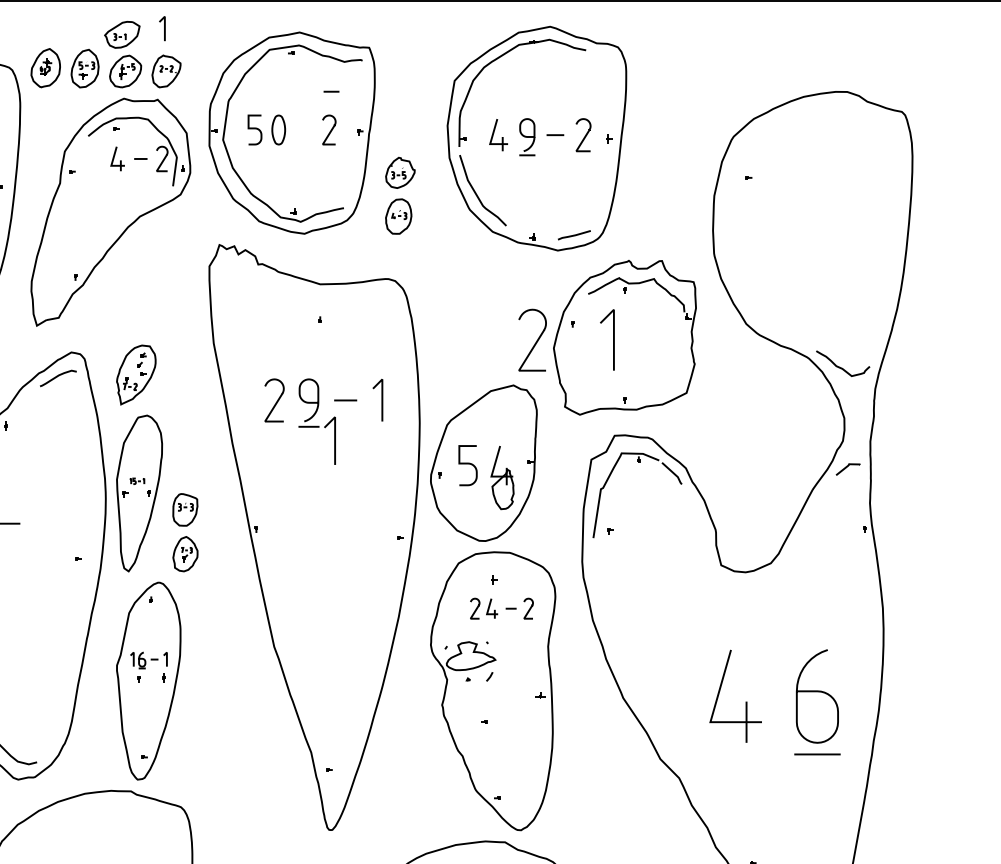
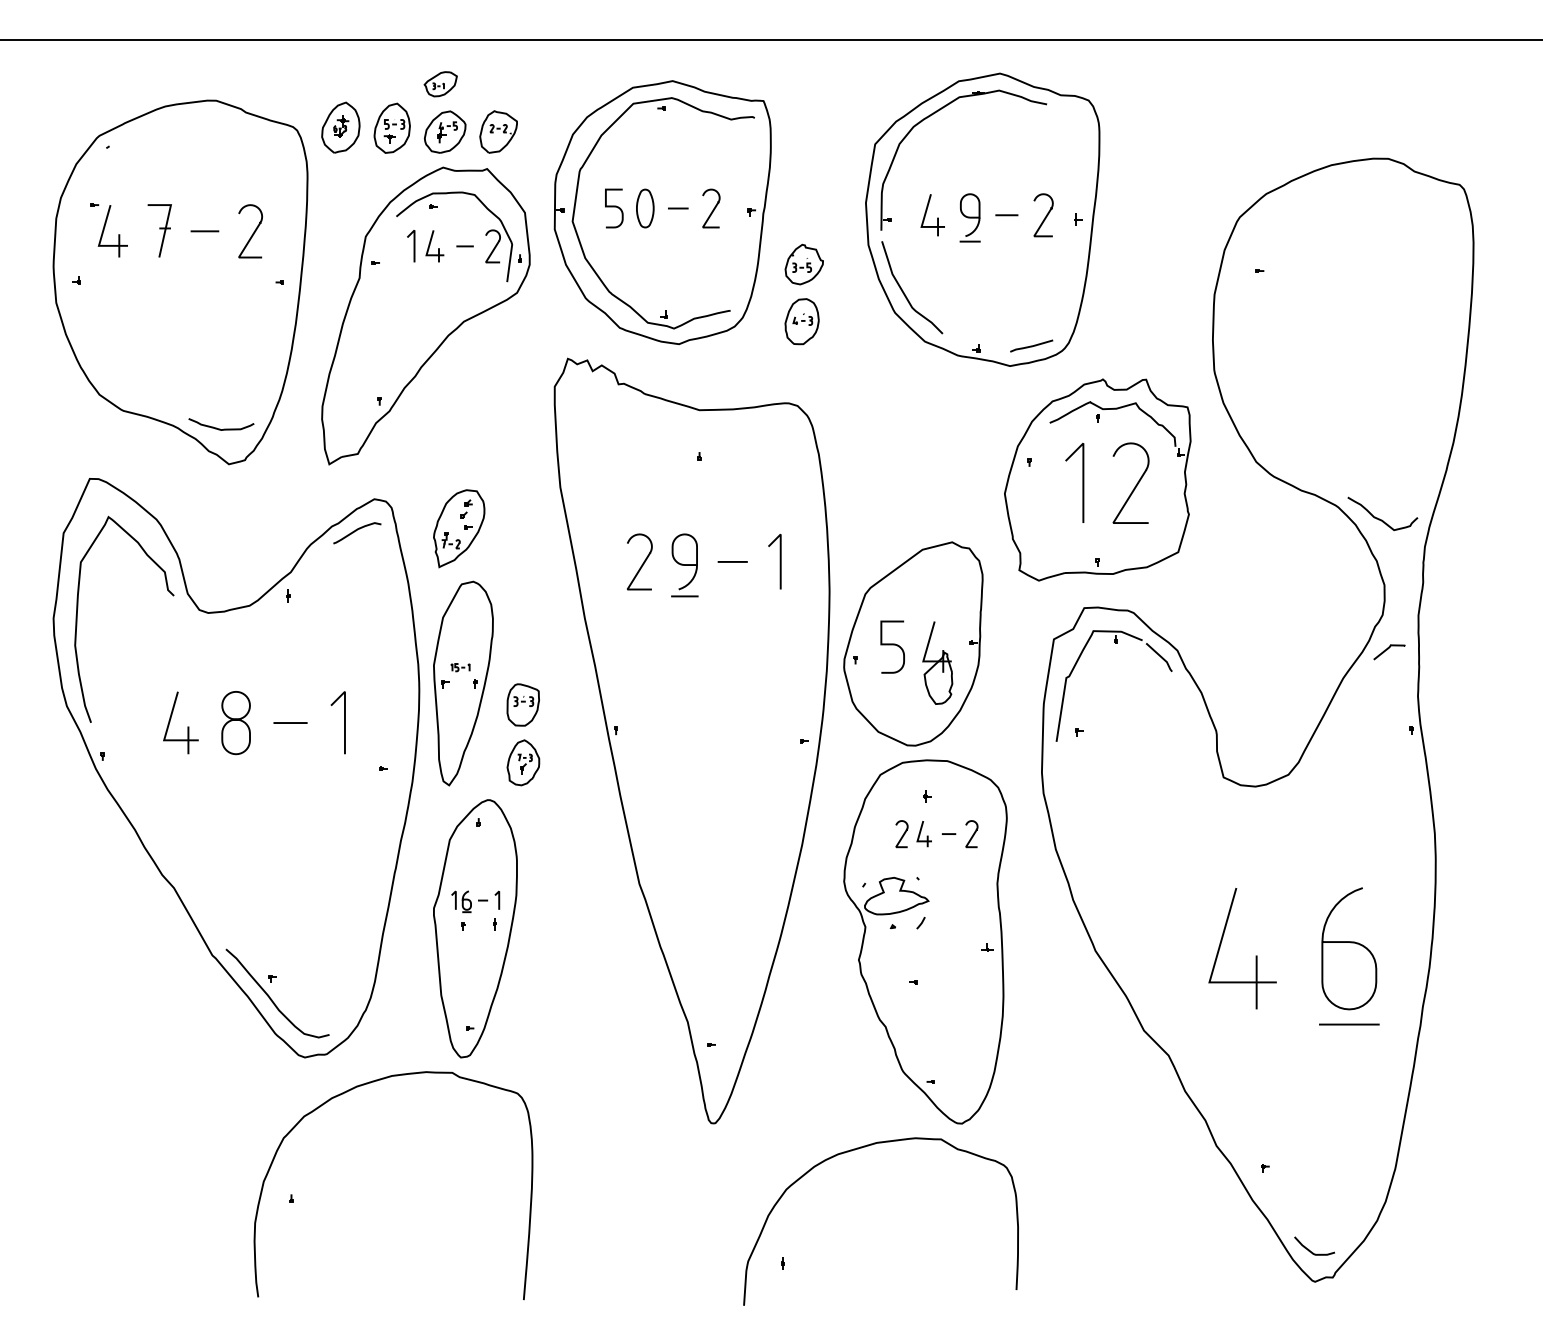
line: (164, 28) -> (413, 246), moved
part: (122, 35) -> (440, 84), size x0.71
line: (331, 91) -> (678, 208), moved
curve: (535, 342) -> (1134, 486), moved
line: (334, 440) -> (344, 722), moved

